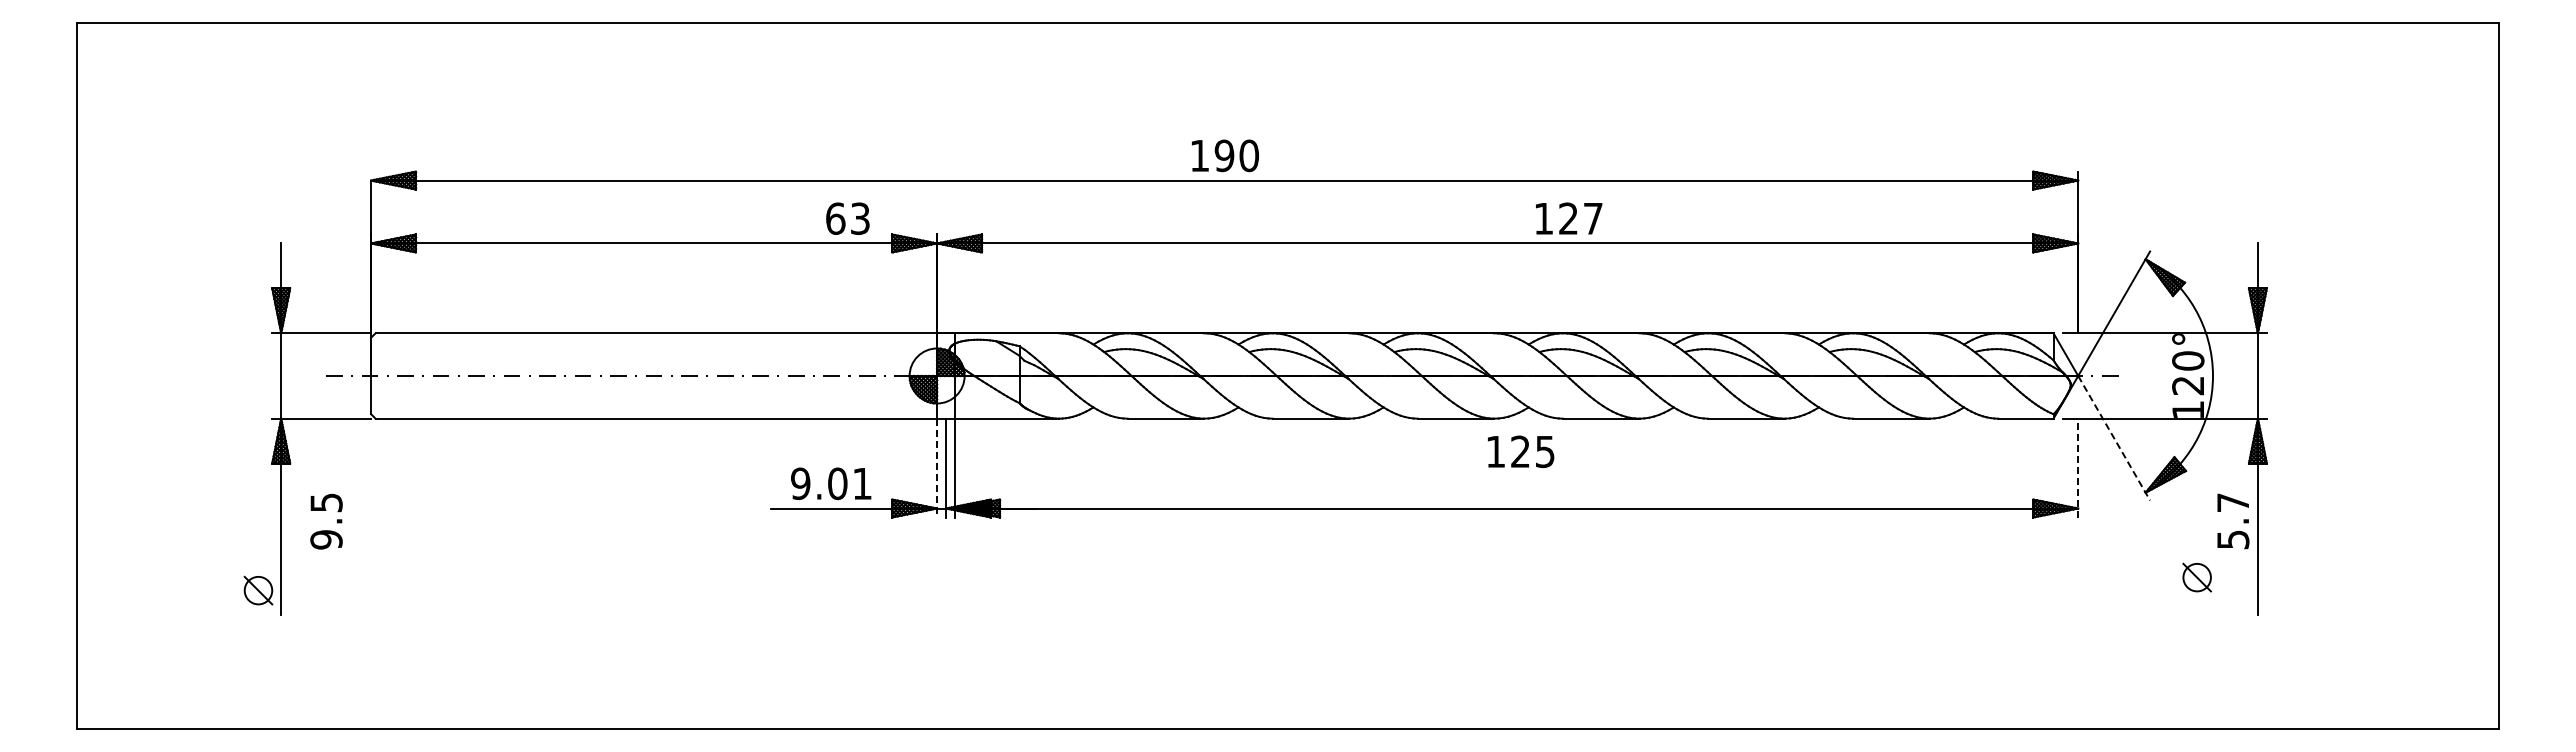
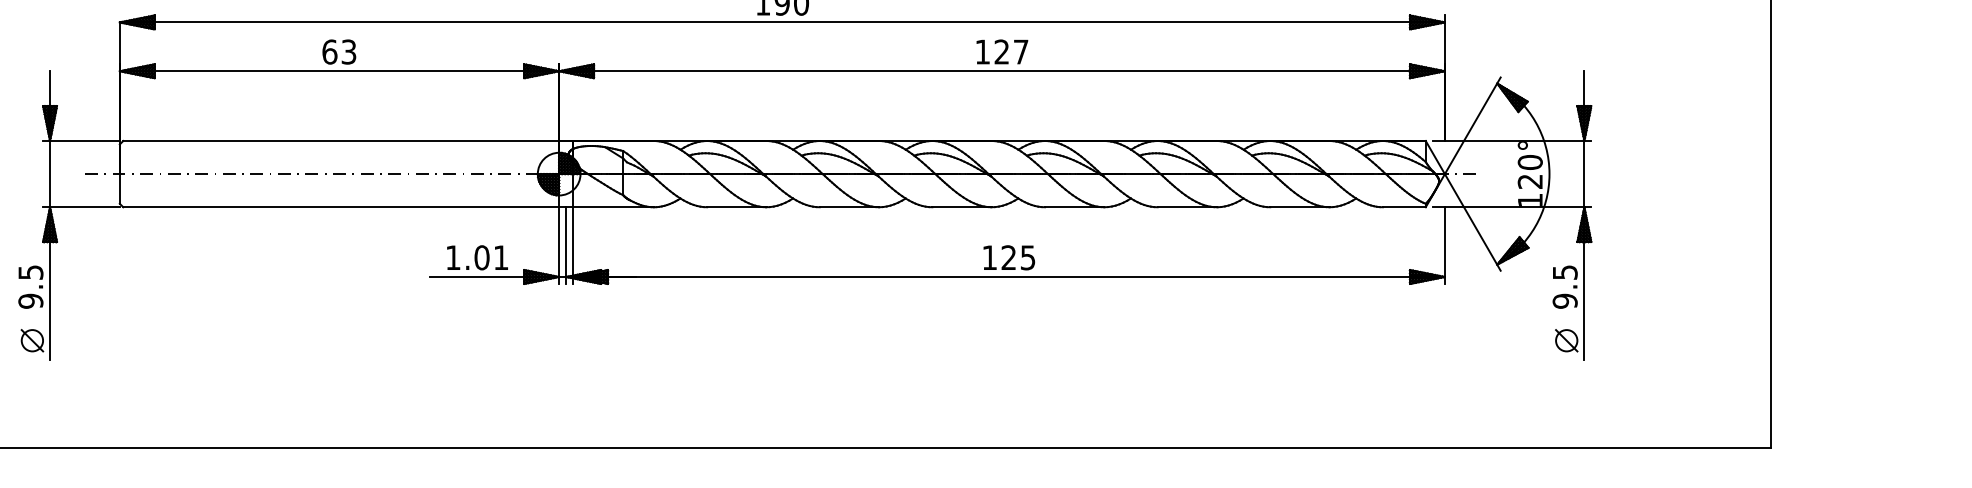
text: (847, 218) -> (339, 51), moved
text: (1569, 218) -> (1002, 51), moved
line: (2114, 438) -> (1473, 222), dashed -> solid
text: (1521, 451) -> (1009, 257), moved
line: (2078, 467) -> (1445, 245), dashed -> solid
line: (937, 468) -> (559, 245), dashed -> solid
text: (800, 483) -> (453, 257), 9.01 -> 1.01
text: (326, 521) -> (30, 287), moved
text: (2233, 521) -> (1565, 287), 5.7 -> 9.5
part: (2196, 577) -> (1566, 340), moved

